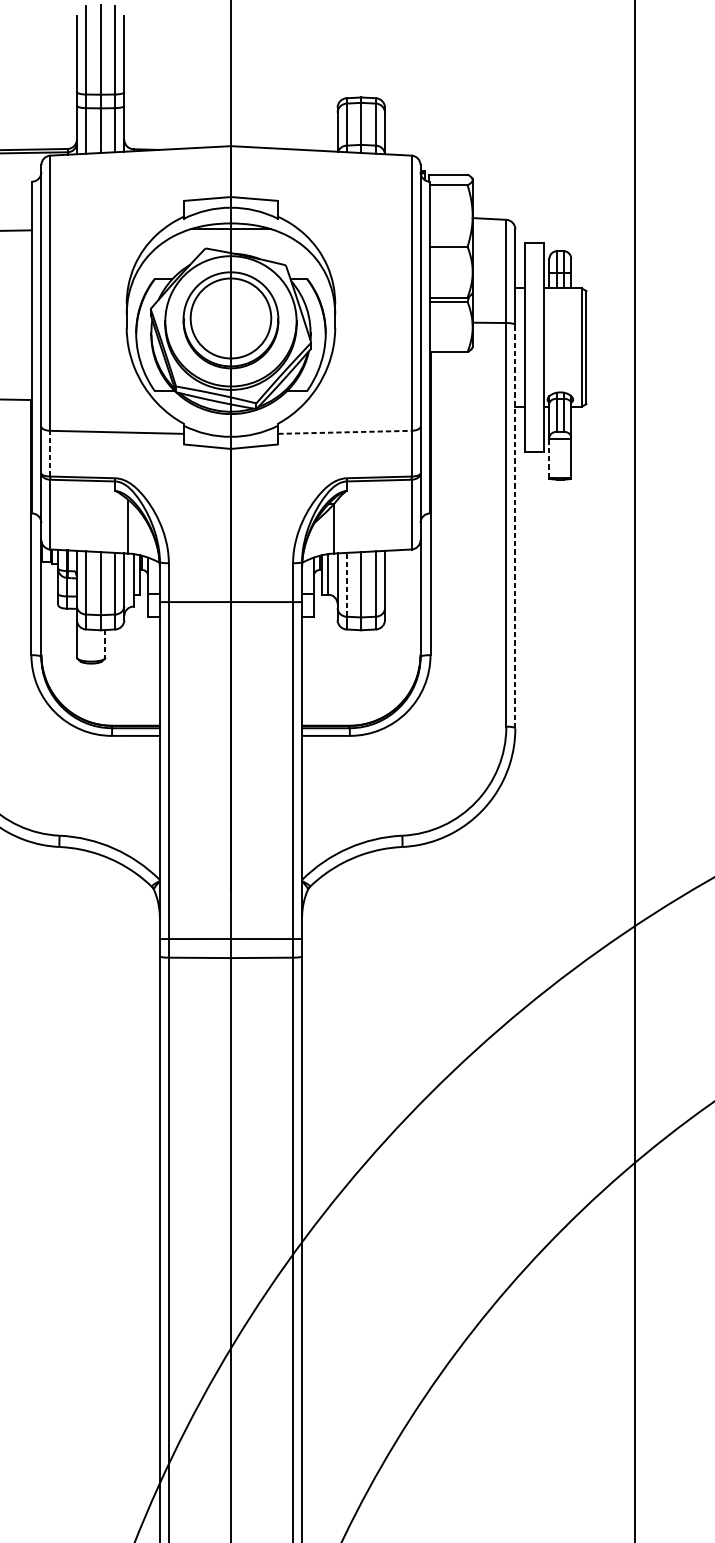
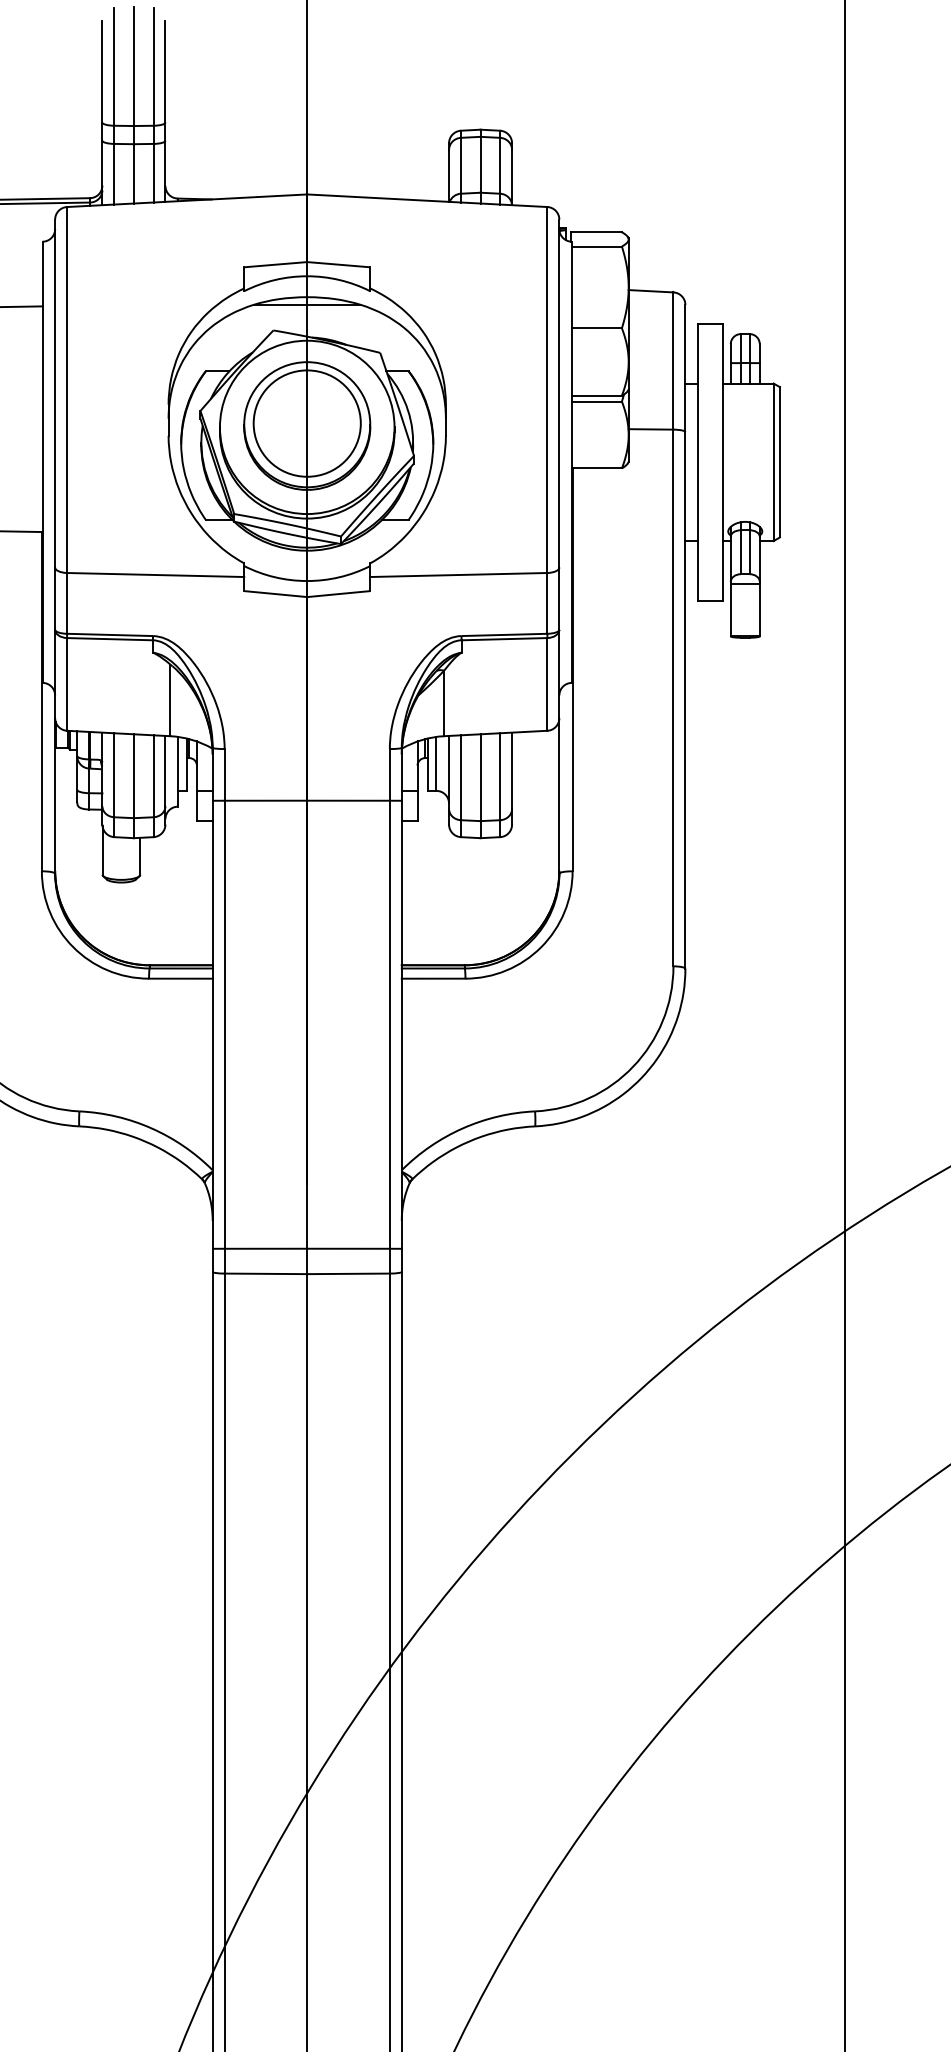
line: (344, 432) -> (458, 575), dashed -> solid
line: (50, 453) -> (67, 602), dashed -> solid
line: (549, 459) -> (730, 610), dashed -> solid
line: (515, 525) -> (685, 699), dashed -> solid
line: (346, 584) -> (461, 777), dashed -> solid
line: (105, 644) -> (140, 856), dashed -> solid

